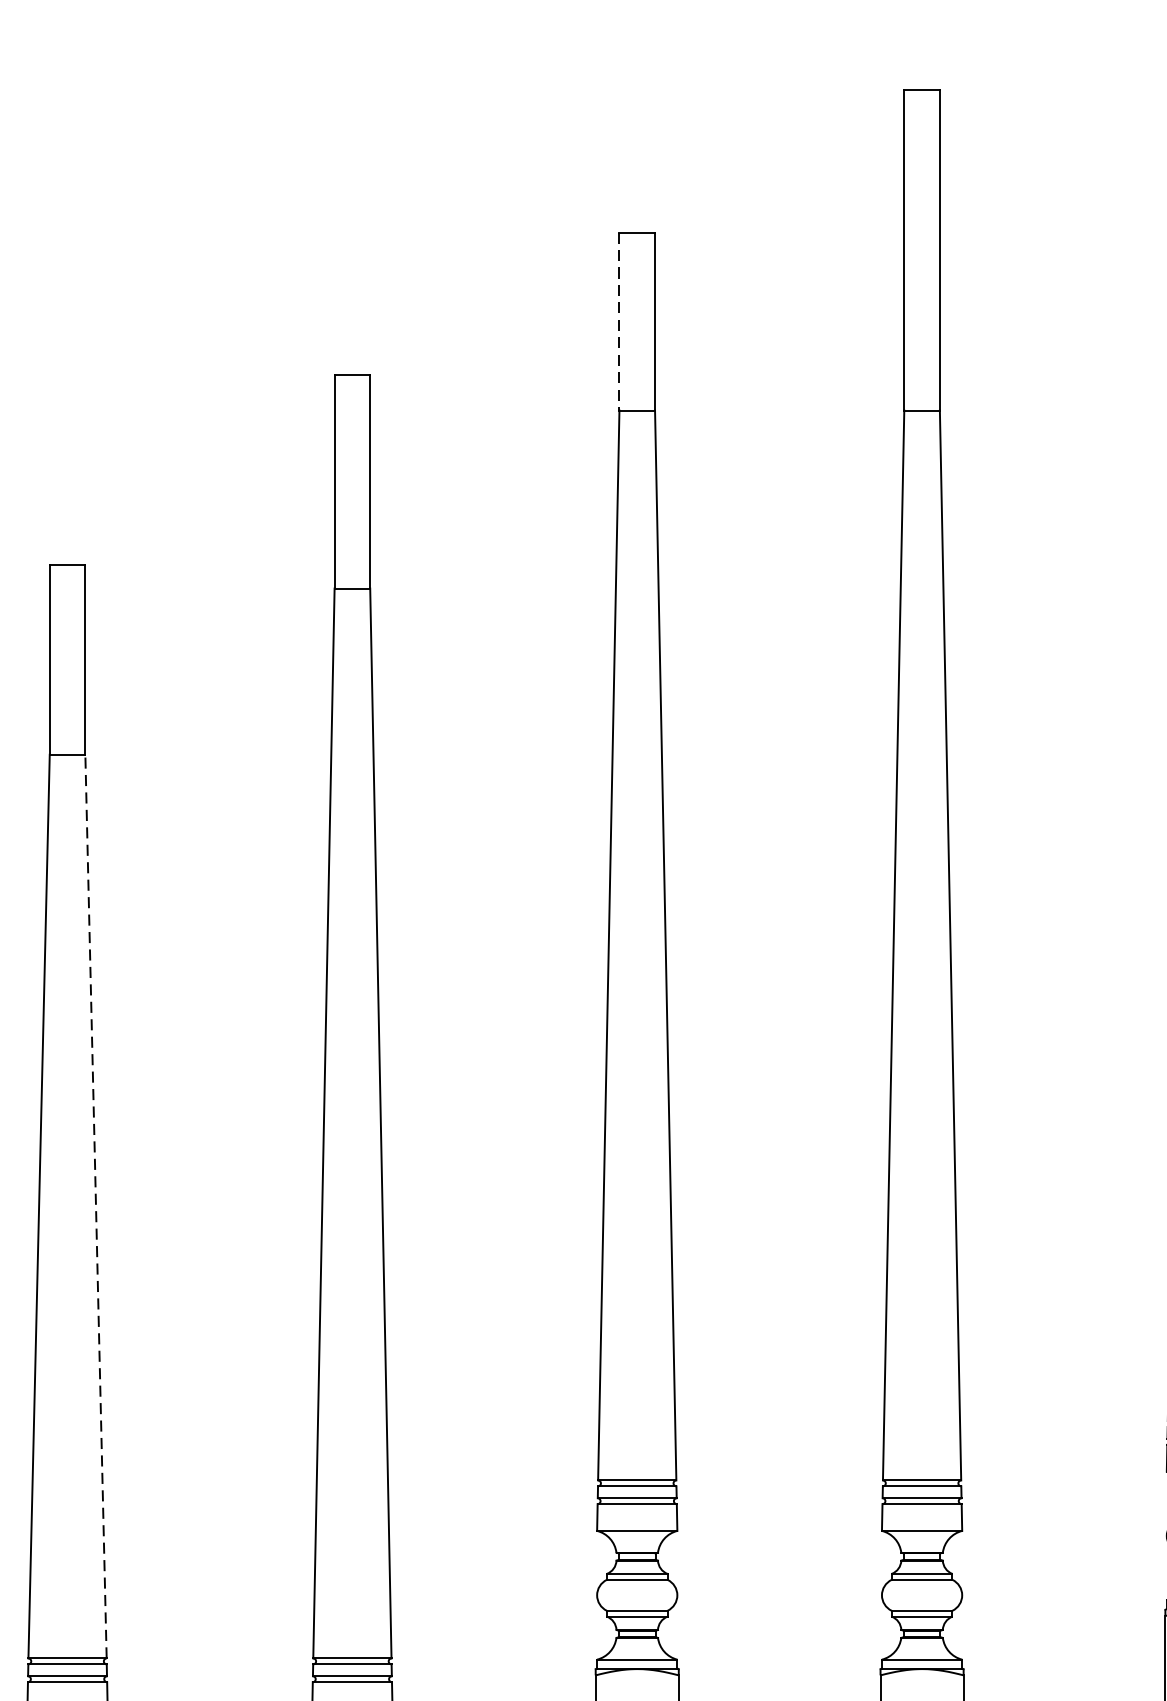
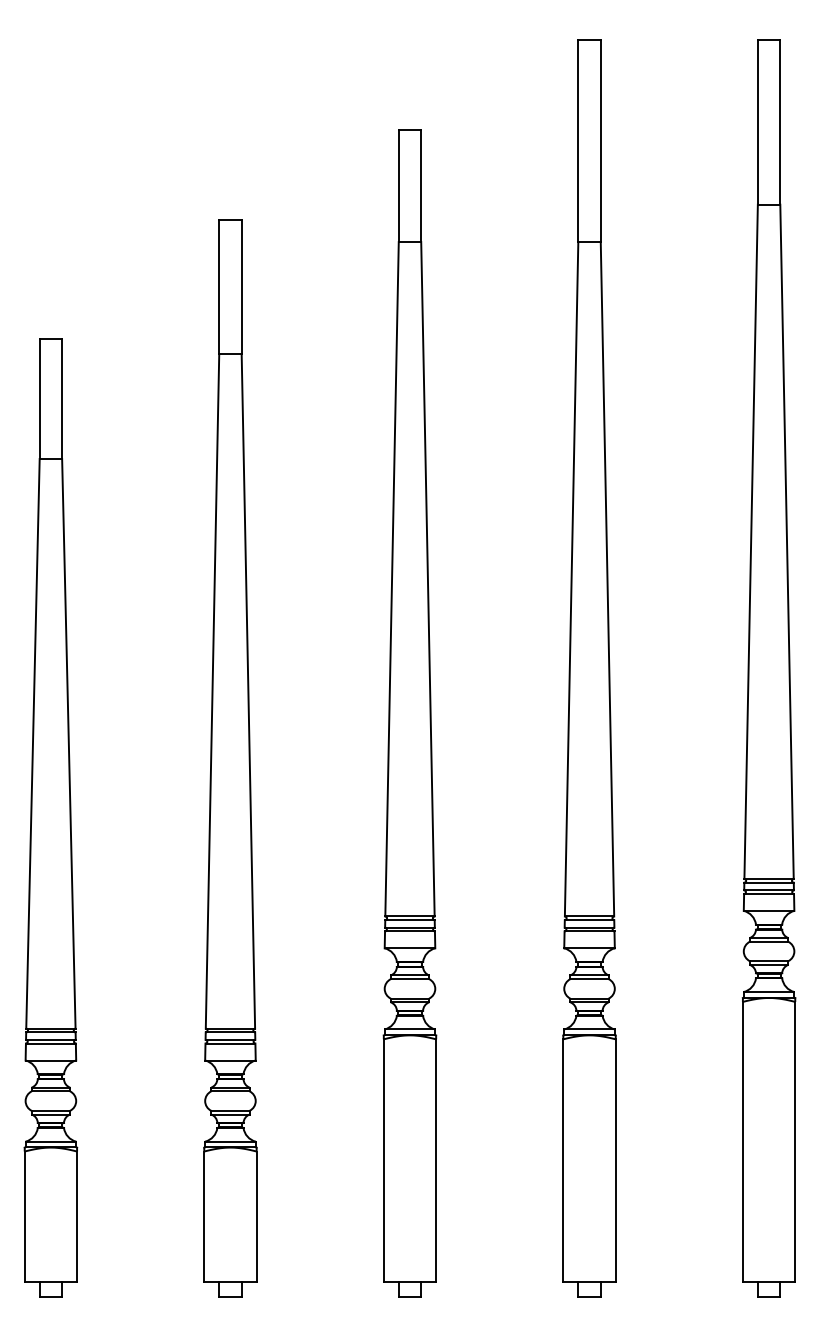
line: (619, 322) -> (398, 186), dashed -> solid
line: (95, 1206) -> (68, 743), dashed -> solid

